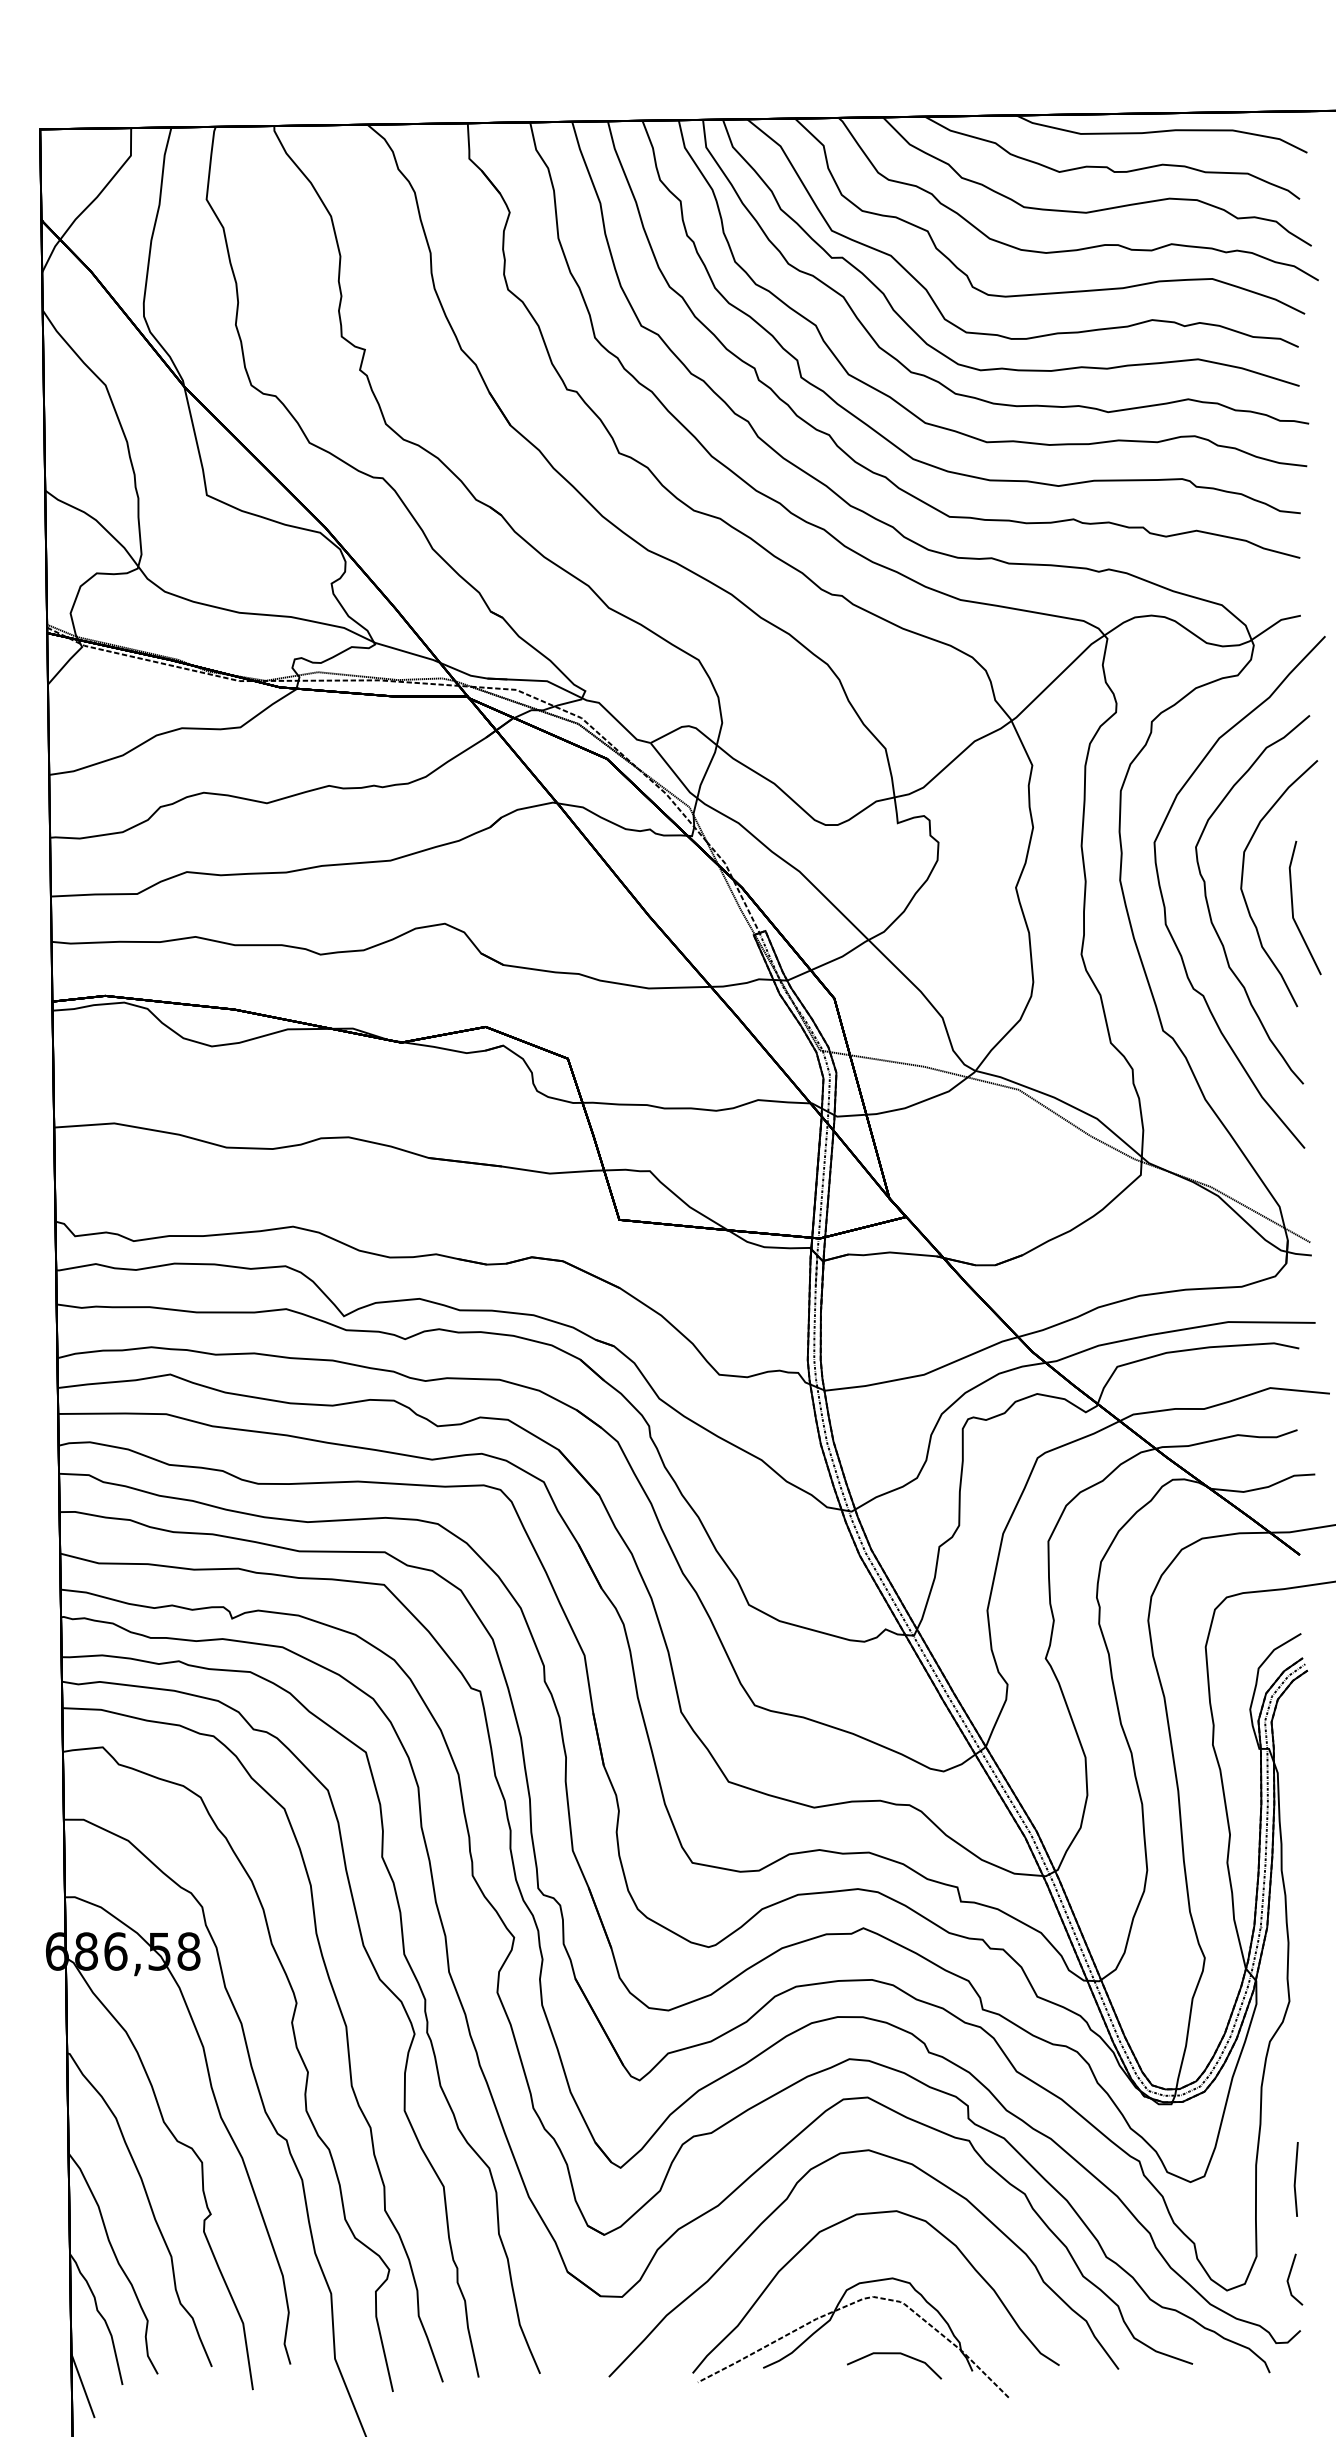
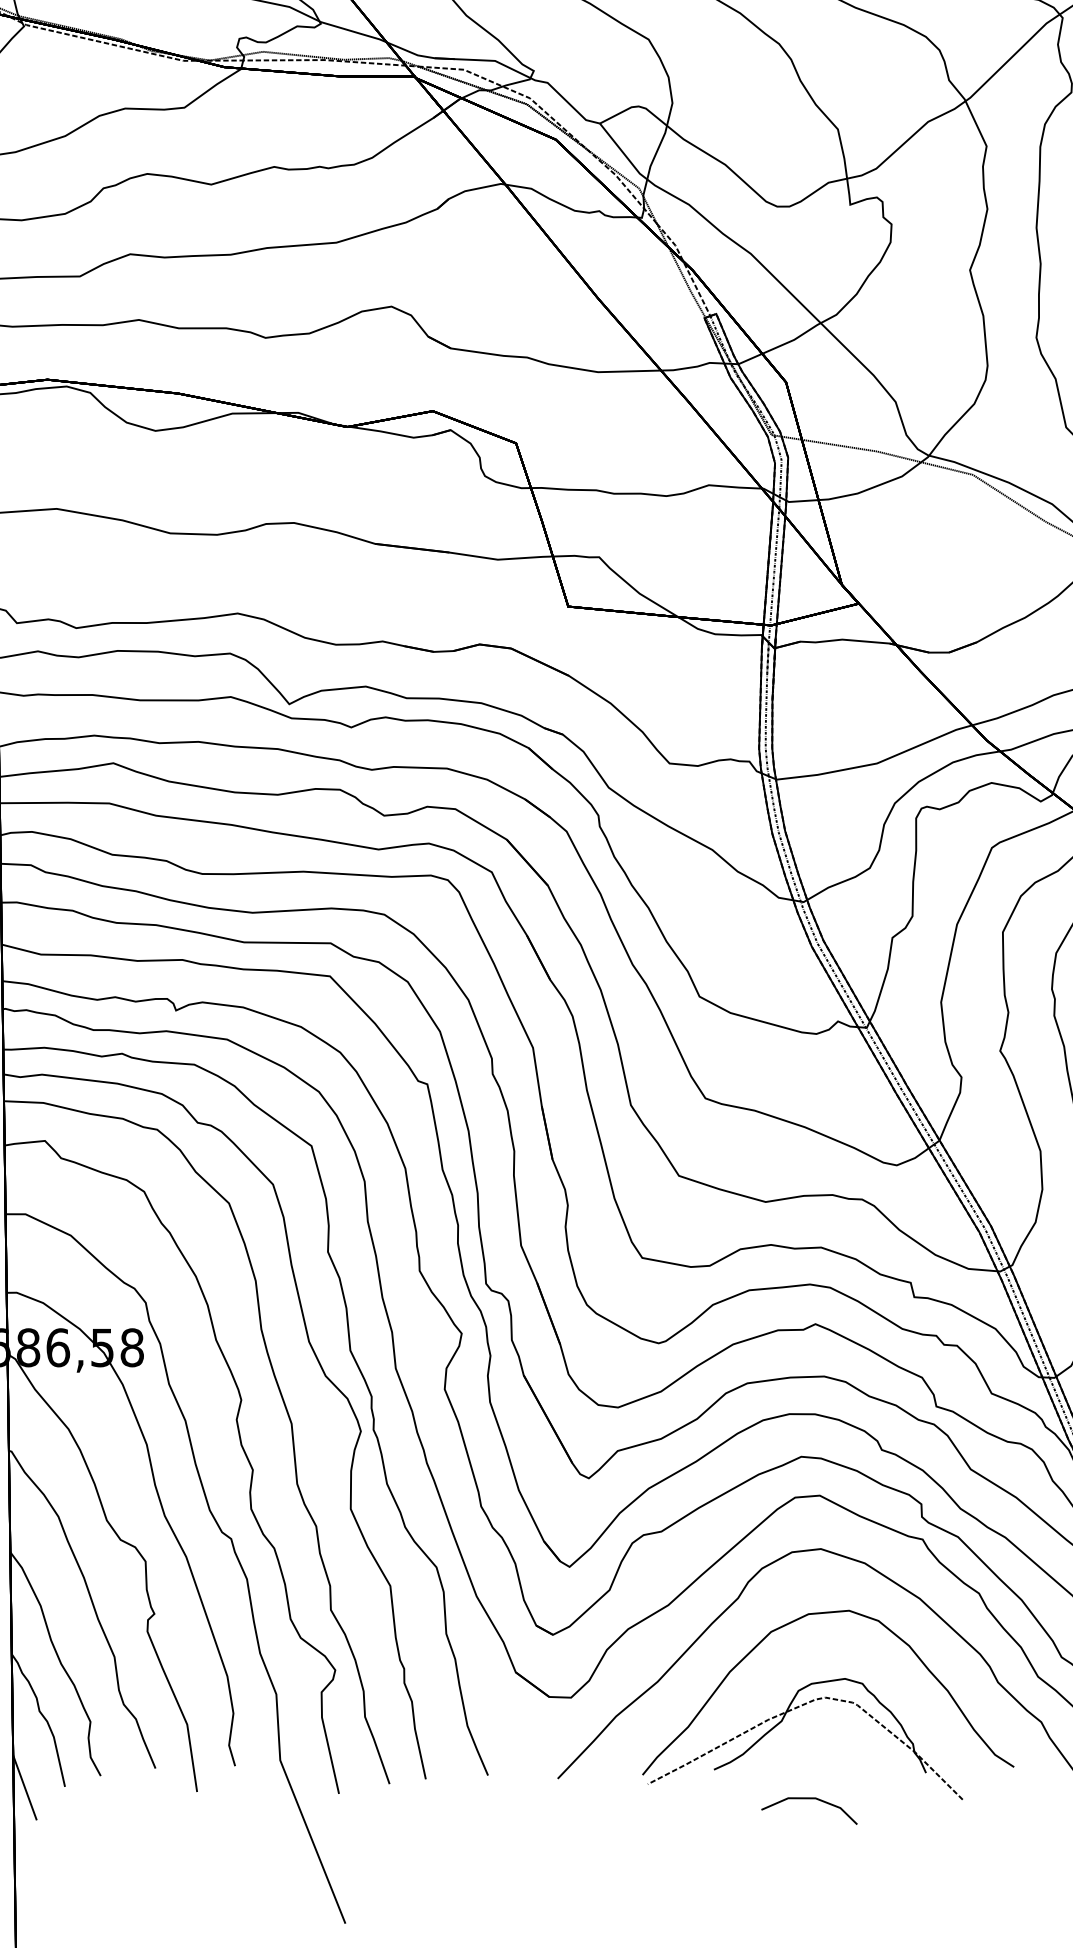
part: (894, 2354) -> (809, 1799), moved

